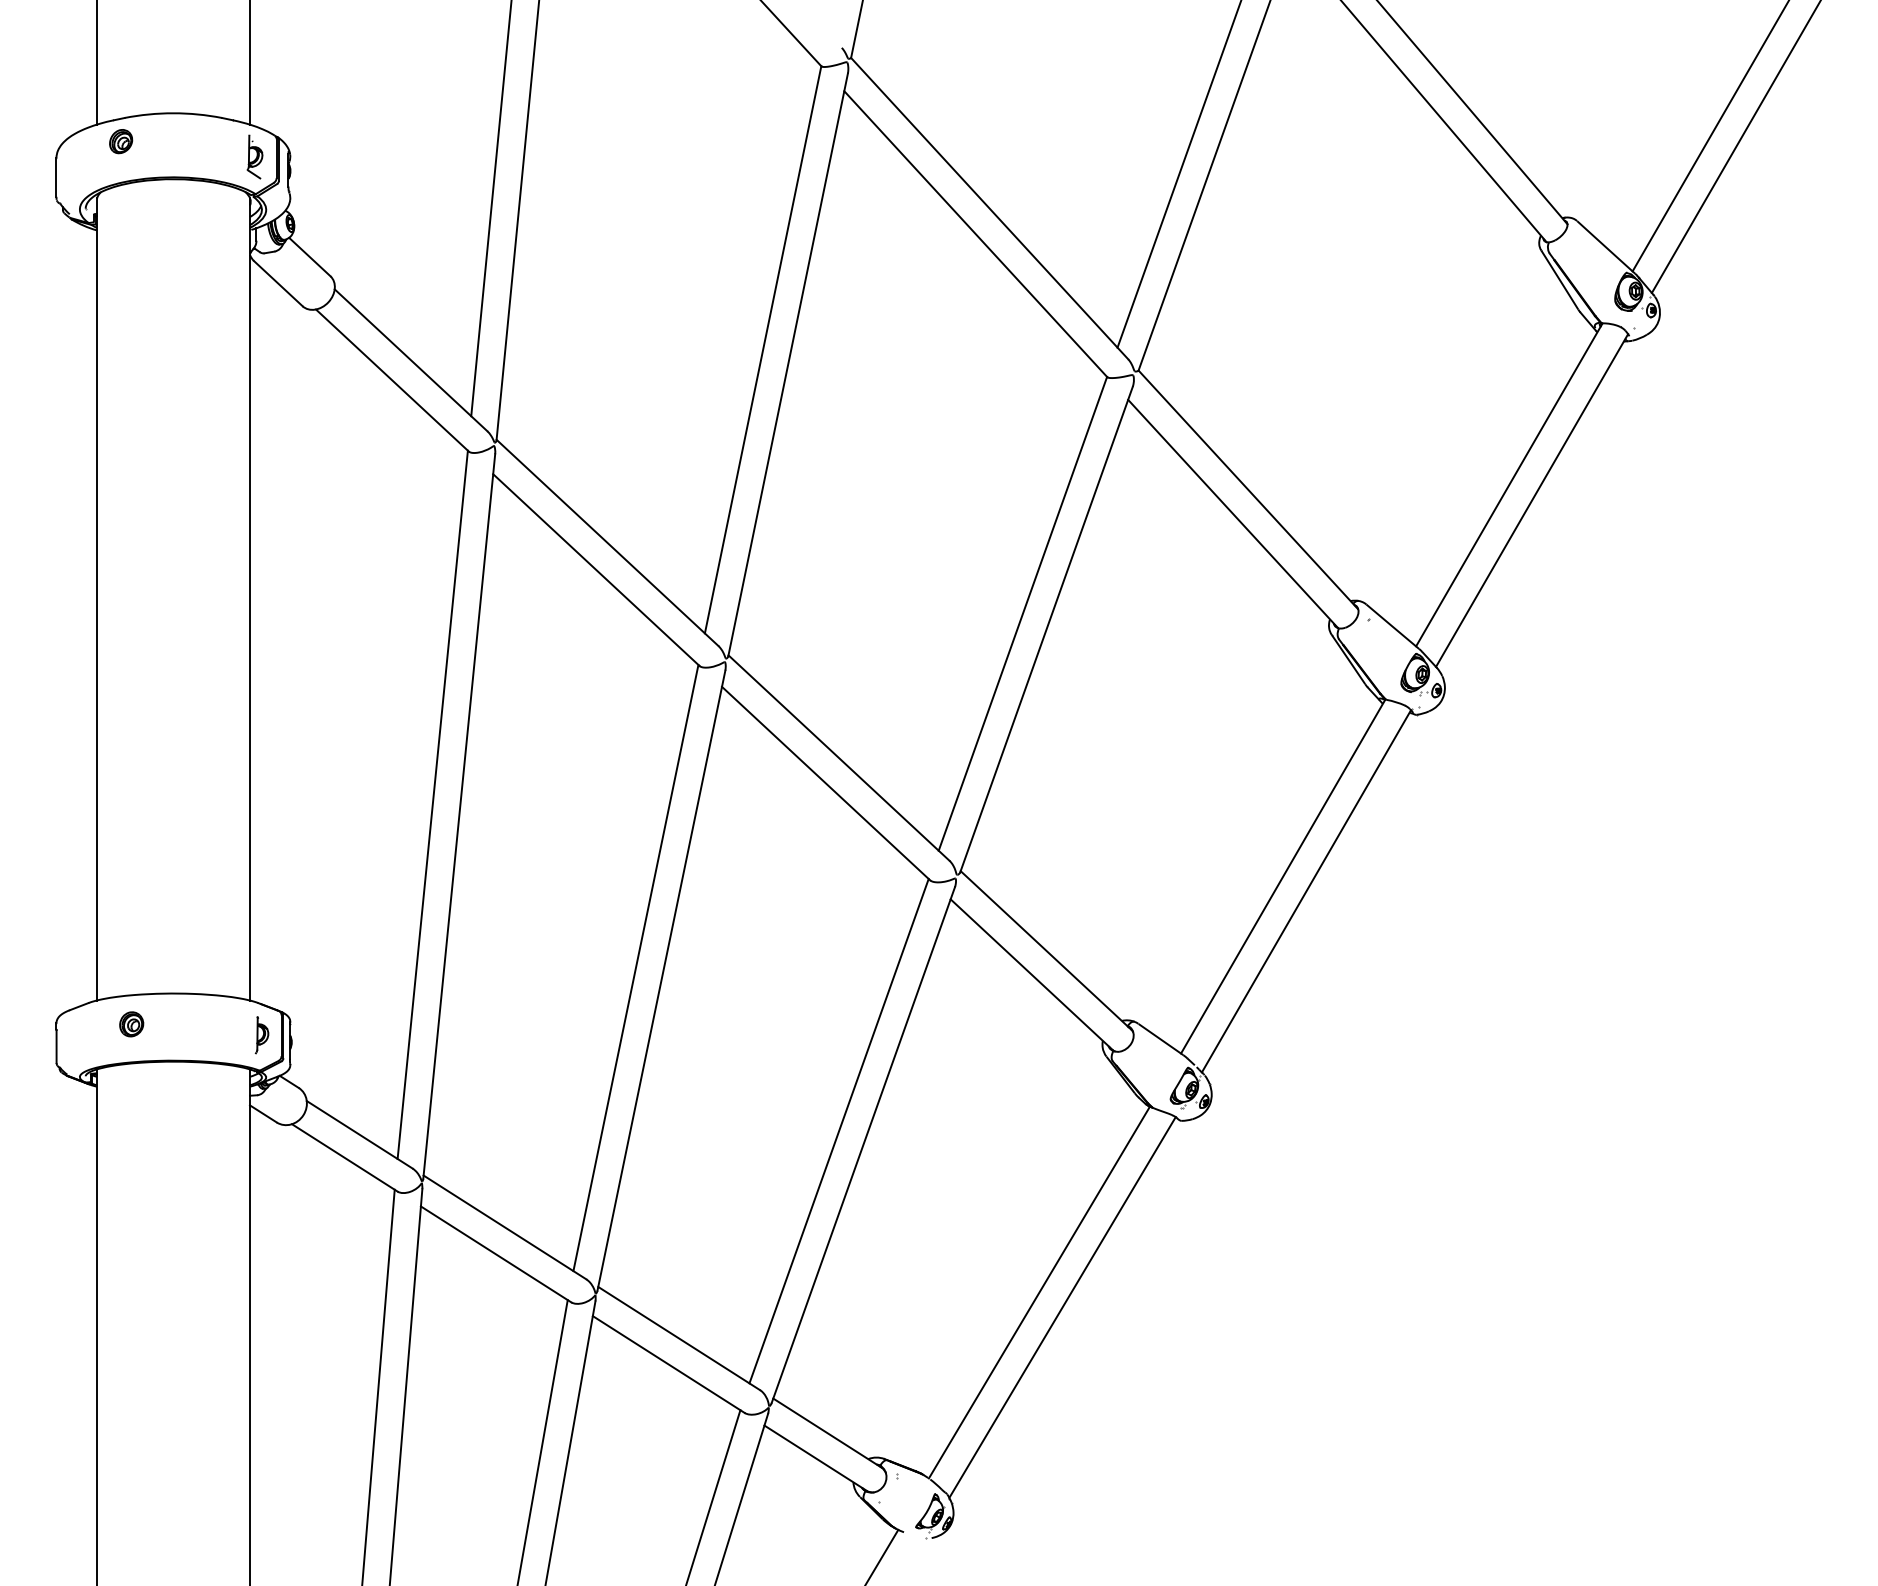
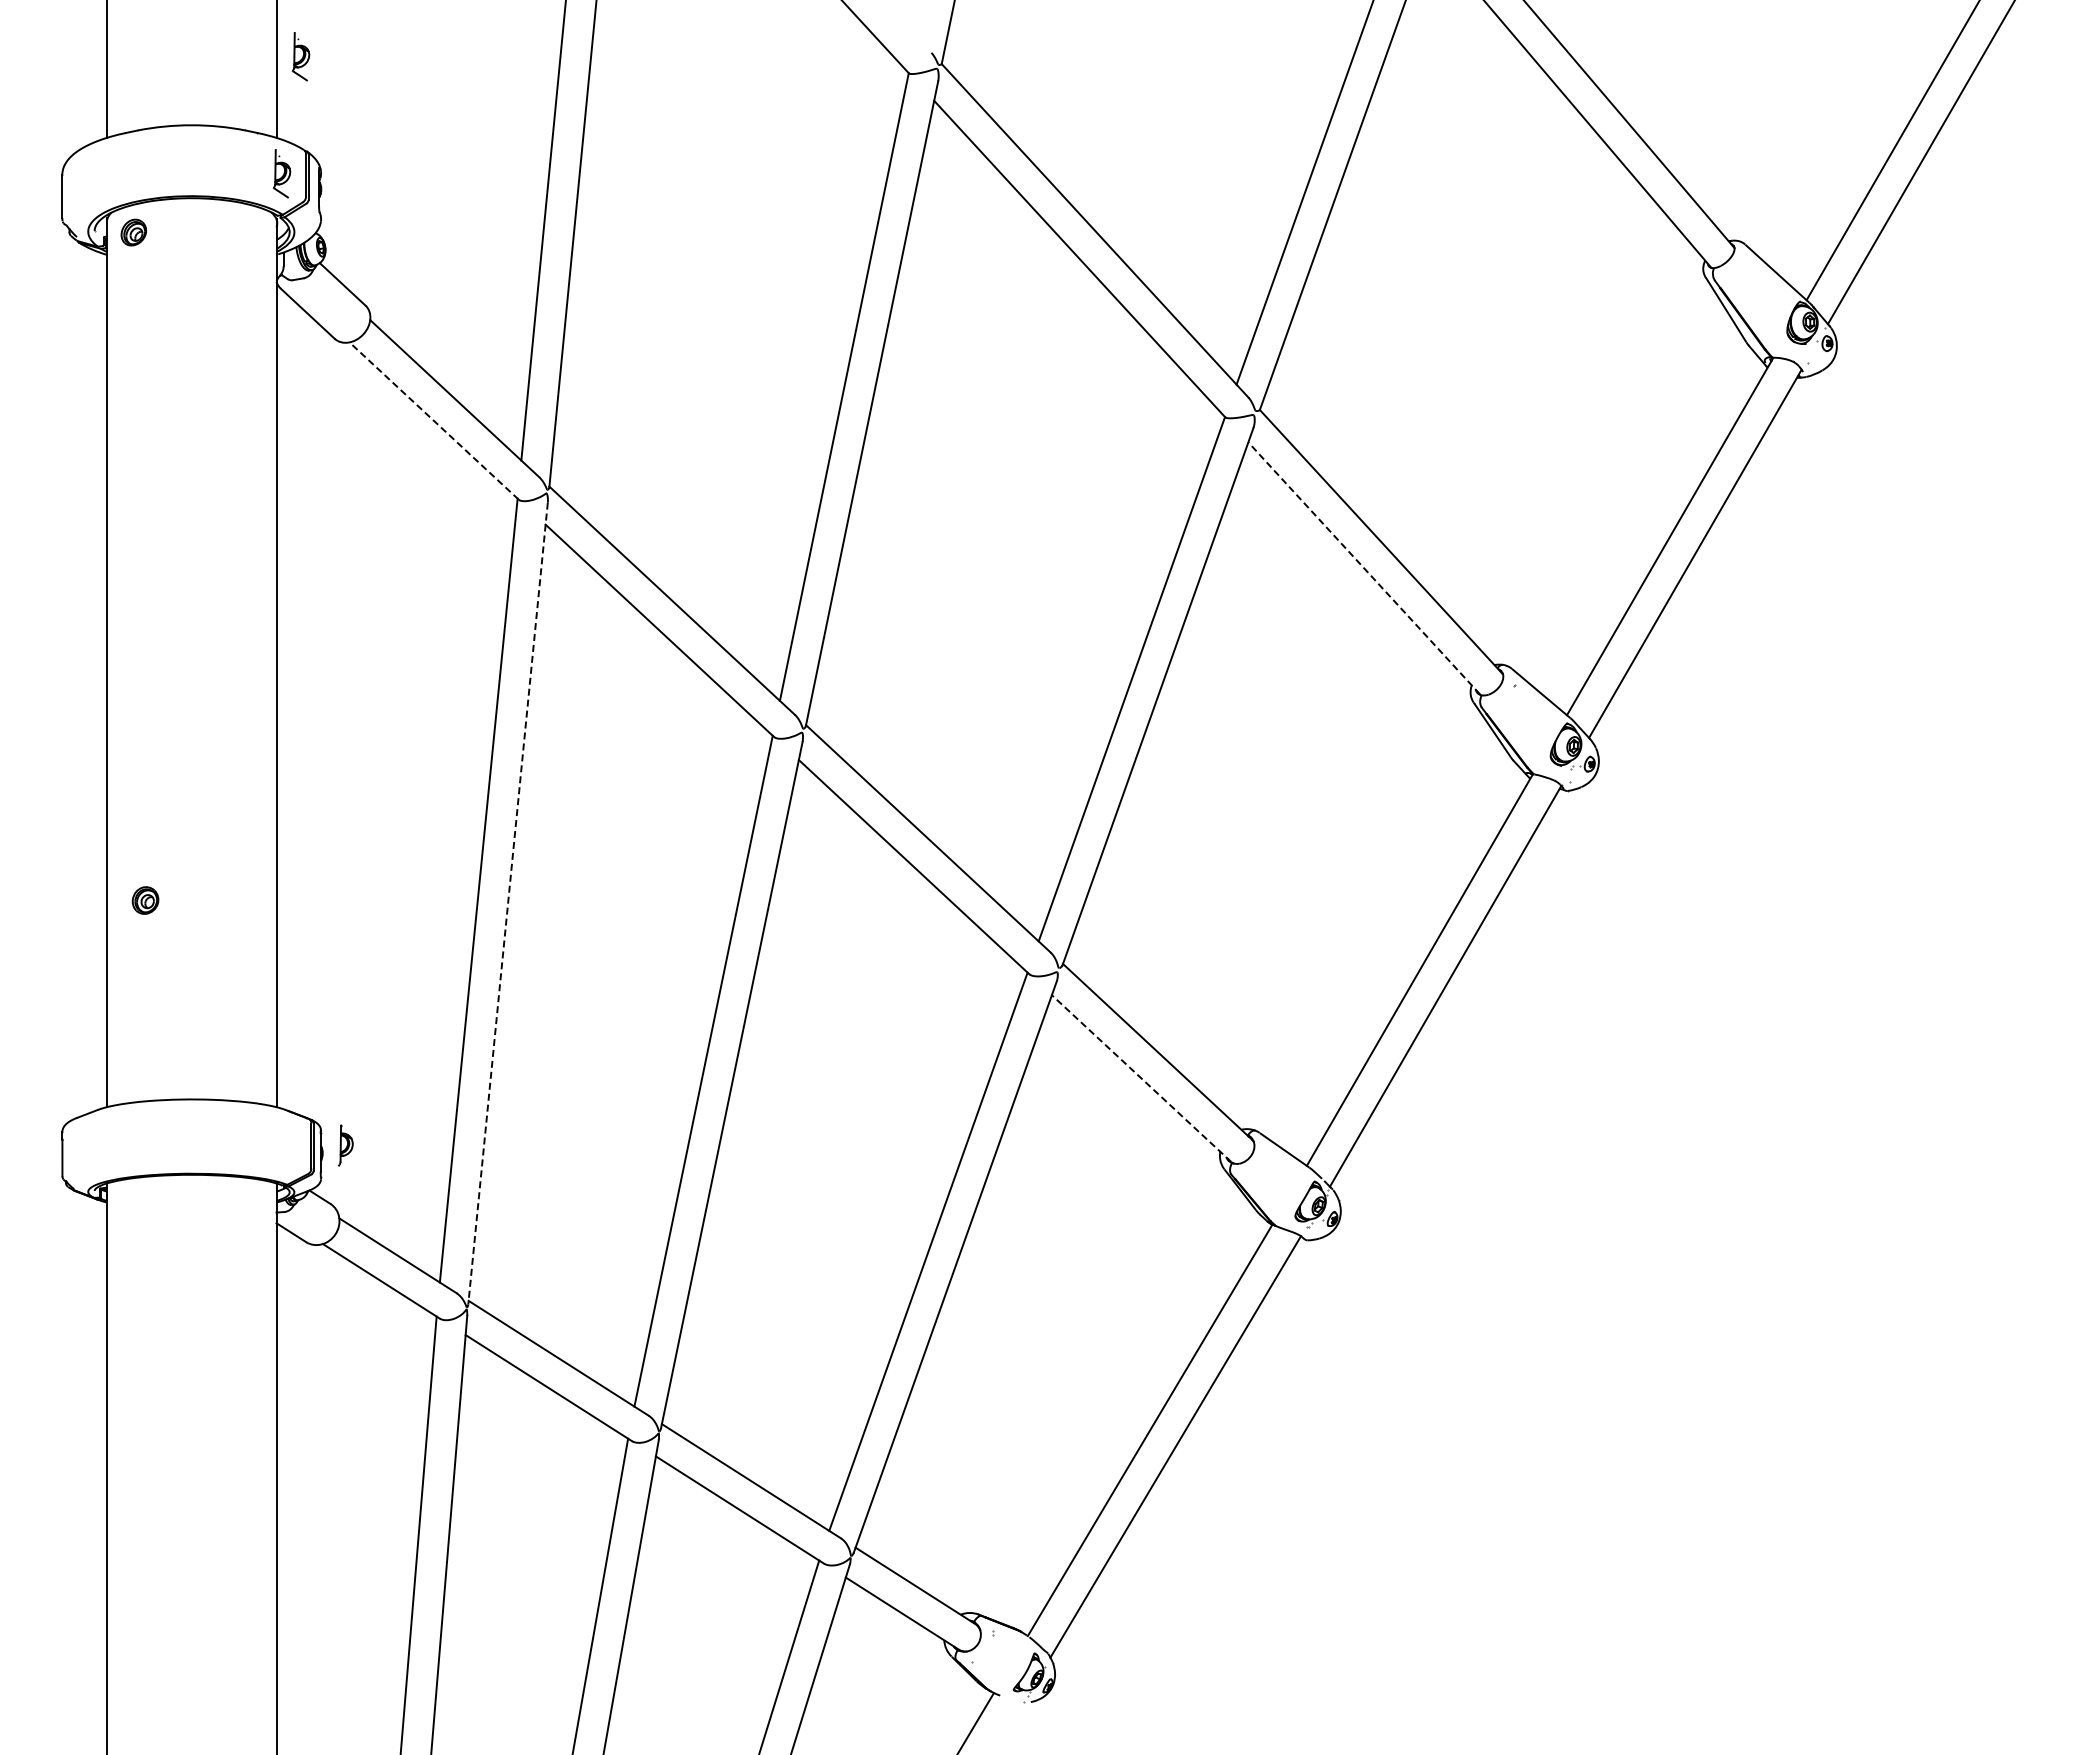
part: (272, 51) -> (301, 56), added
part: (120, 141) -> (133, 232), moved
line: (391, 380) -> (433, 420), solid -> dashed
line: (1232, 512) -> (1363, 567), solid -> dashed
line: (459, 816) -> (508, 903), solid -> dashed
line: (1031, 974) -> (1141, 1078), solid -> dashed
part: (131, 1024) -> (145, 900), moved
part: (261, 1035) -> (345, 1145), moved

